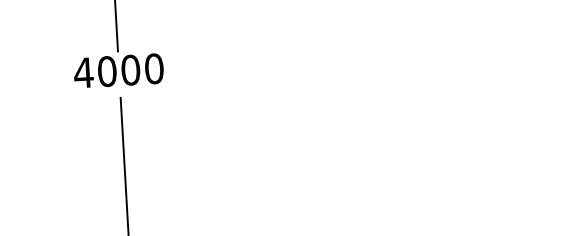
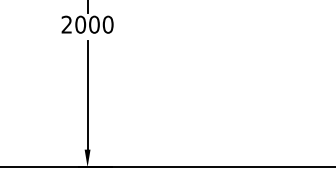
text: (83, 72) -> (66, 24), 4000 -> 2000

